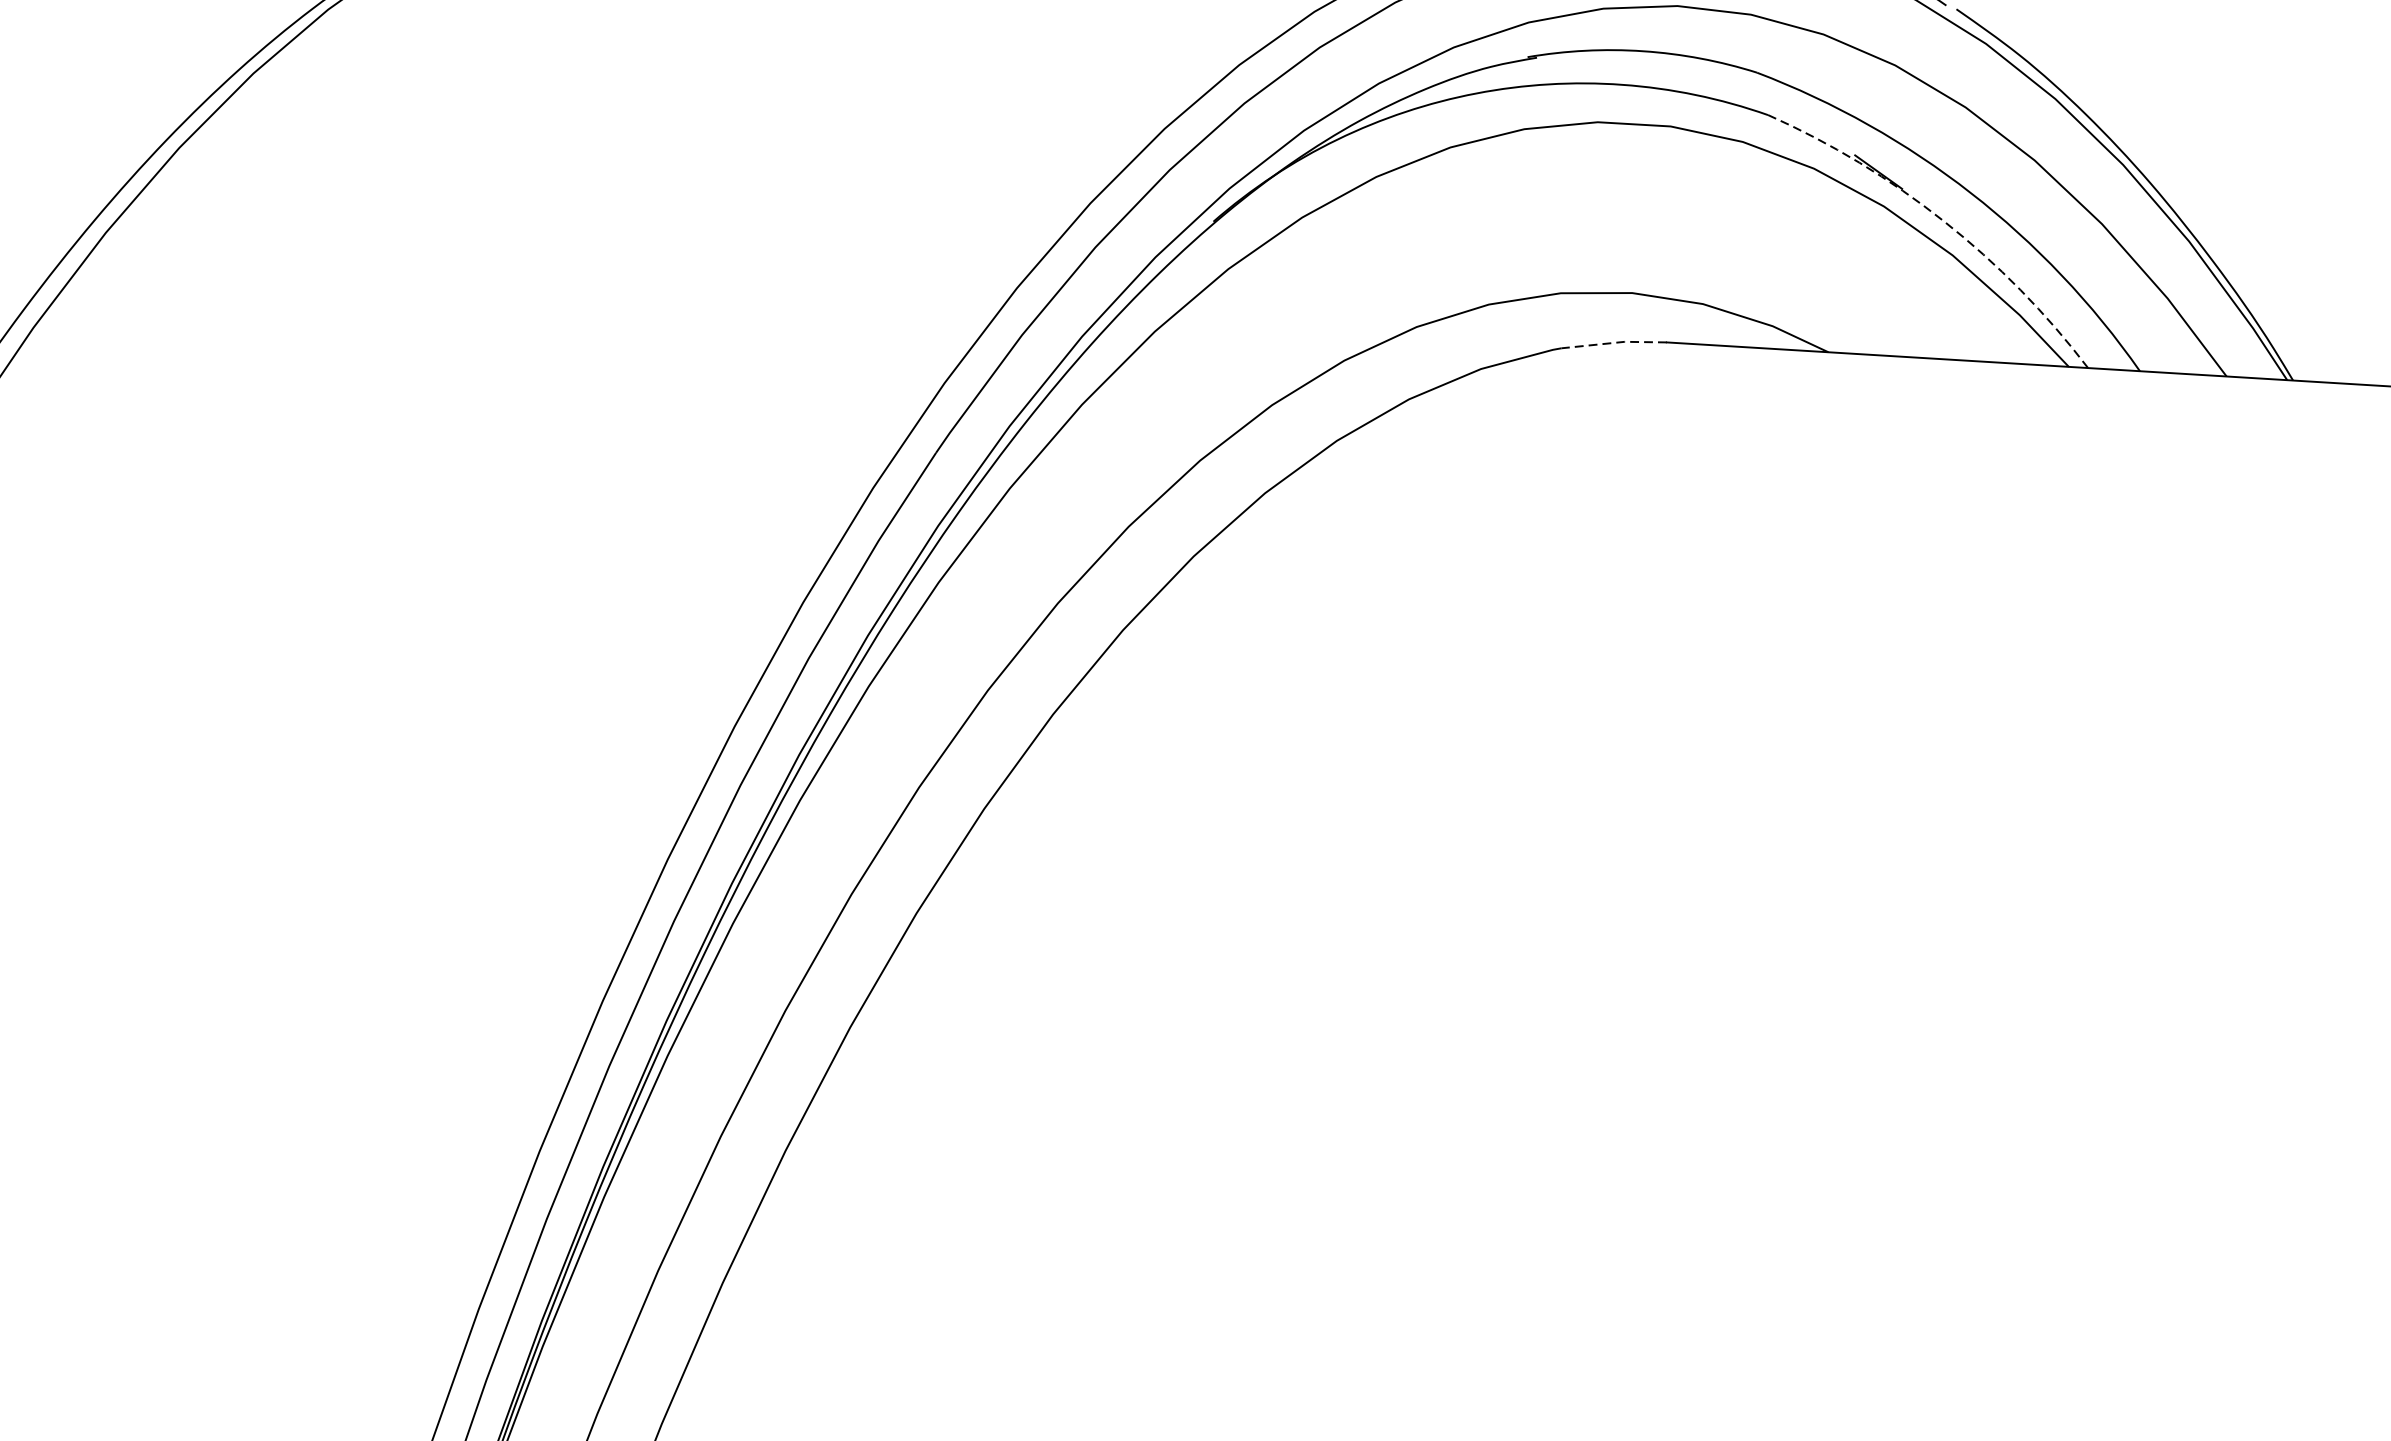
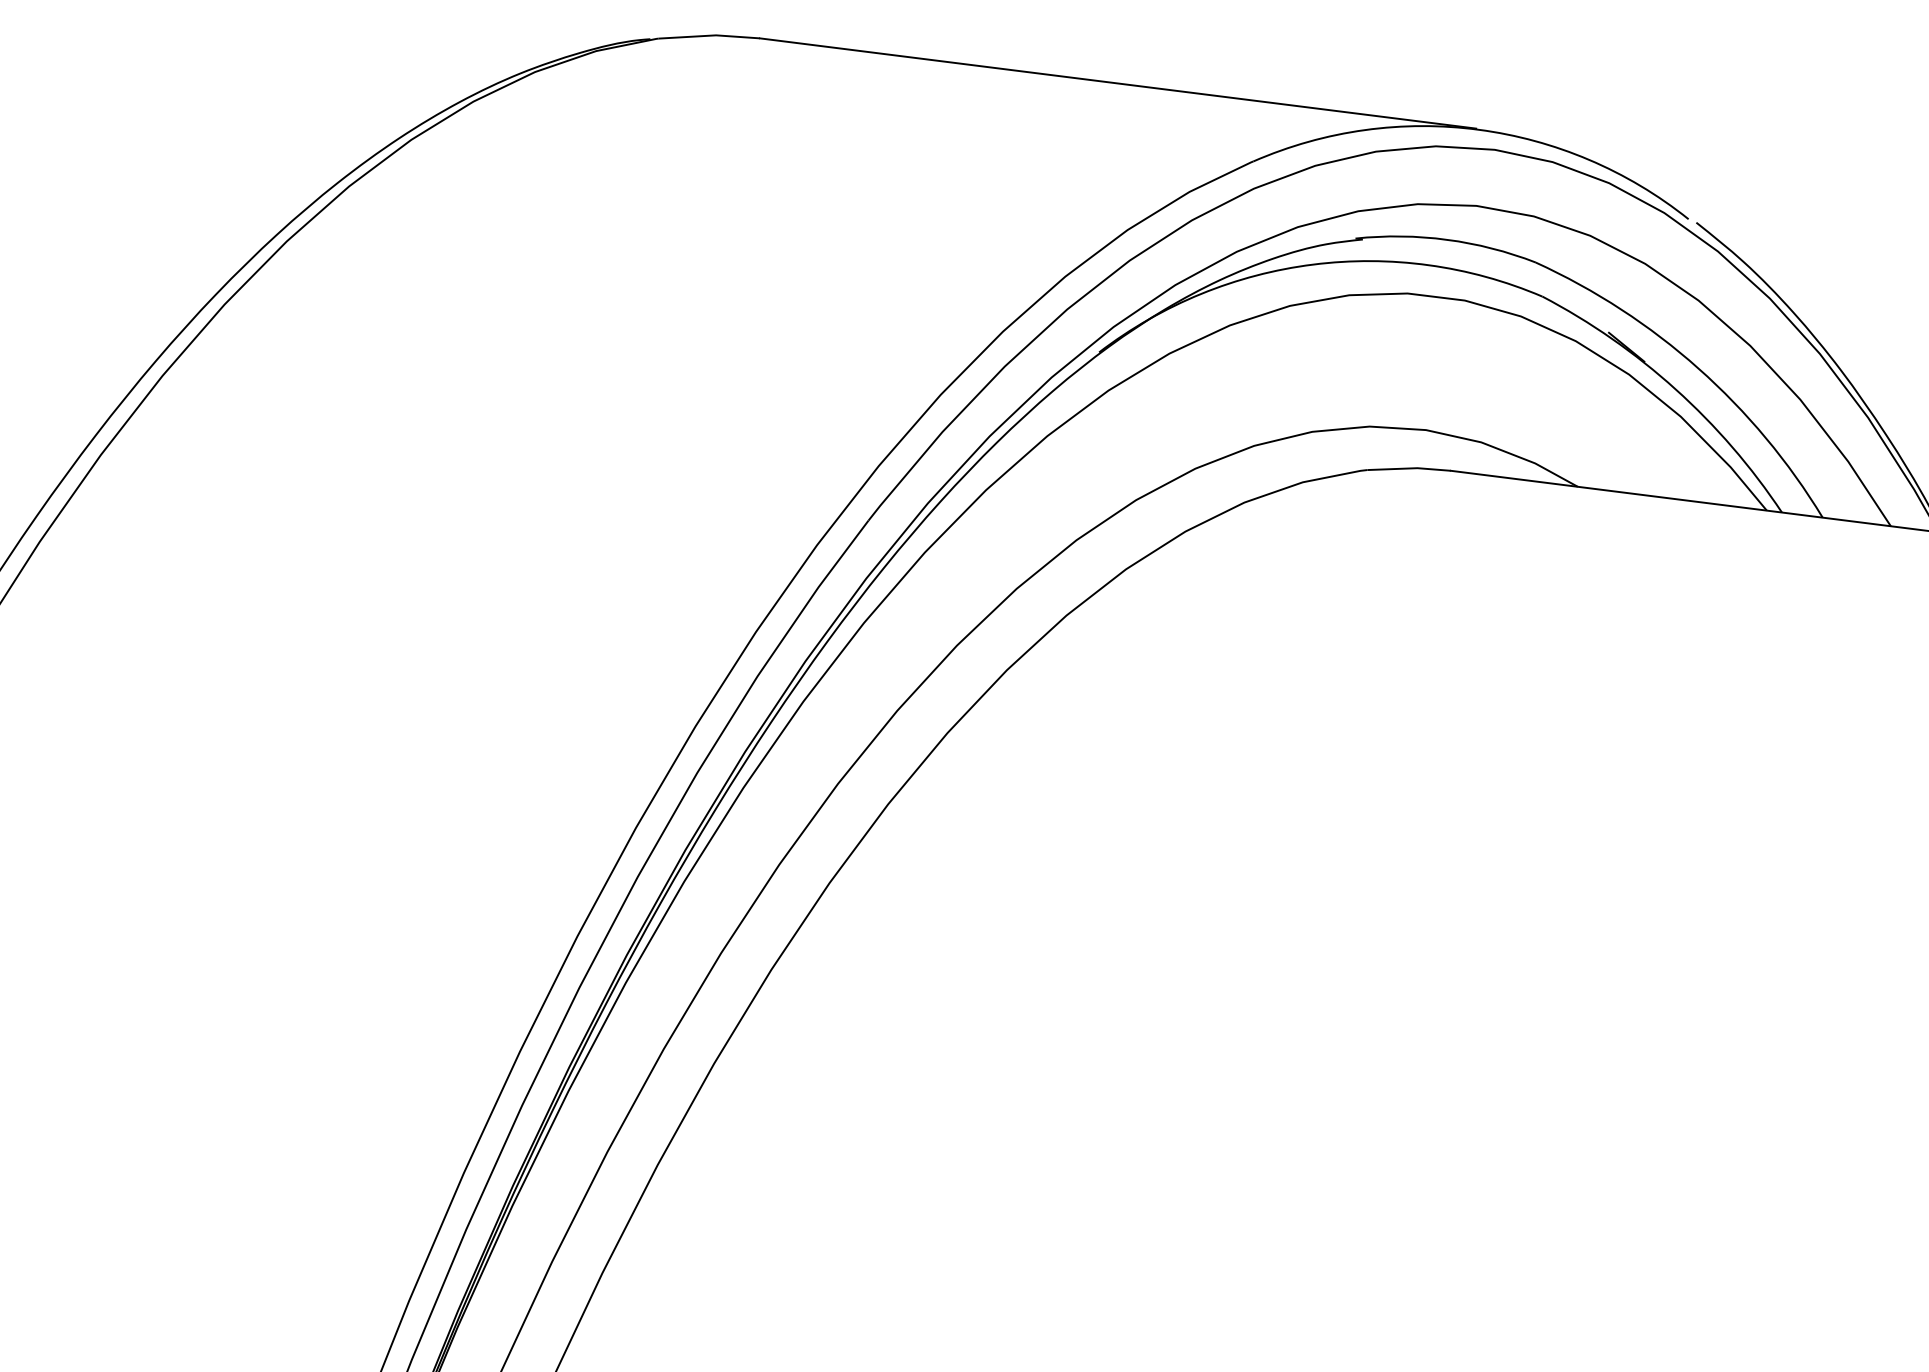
arc: (1943, 221) -> (1675, 389), dashed -> solid
line: (1614, 342) -> (1409, 468), dashed -> solid

